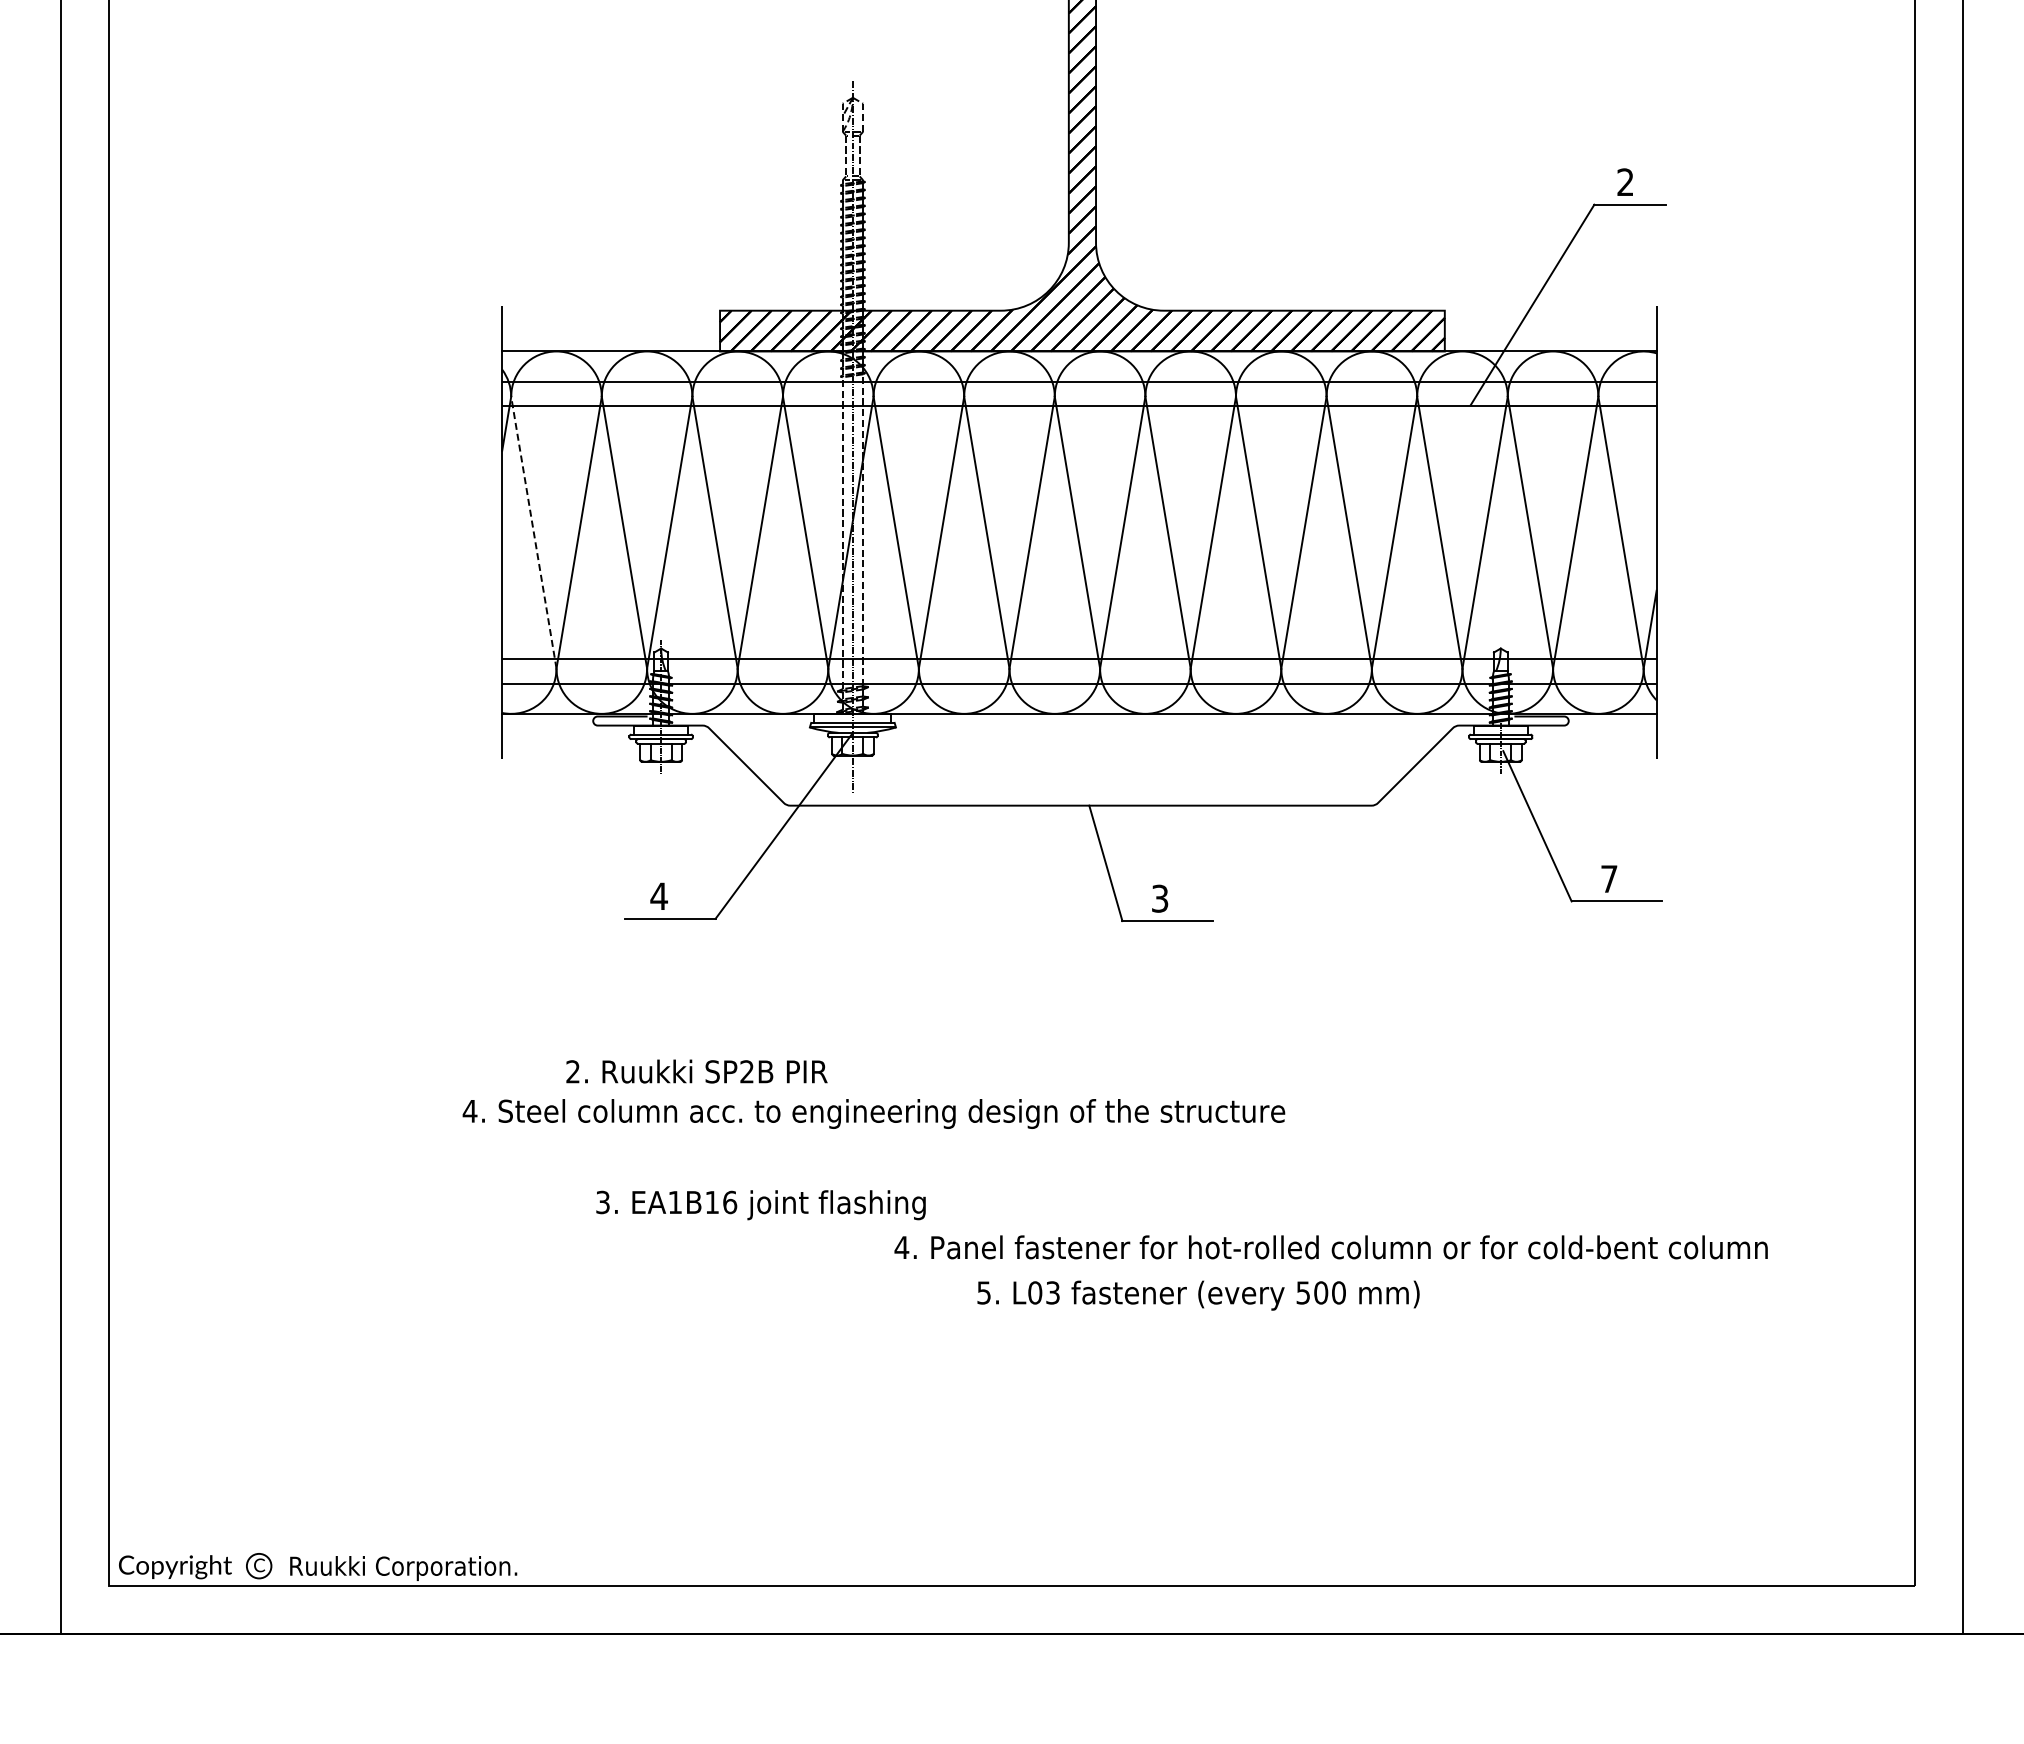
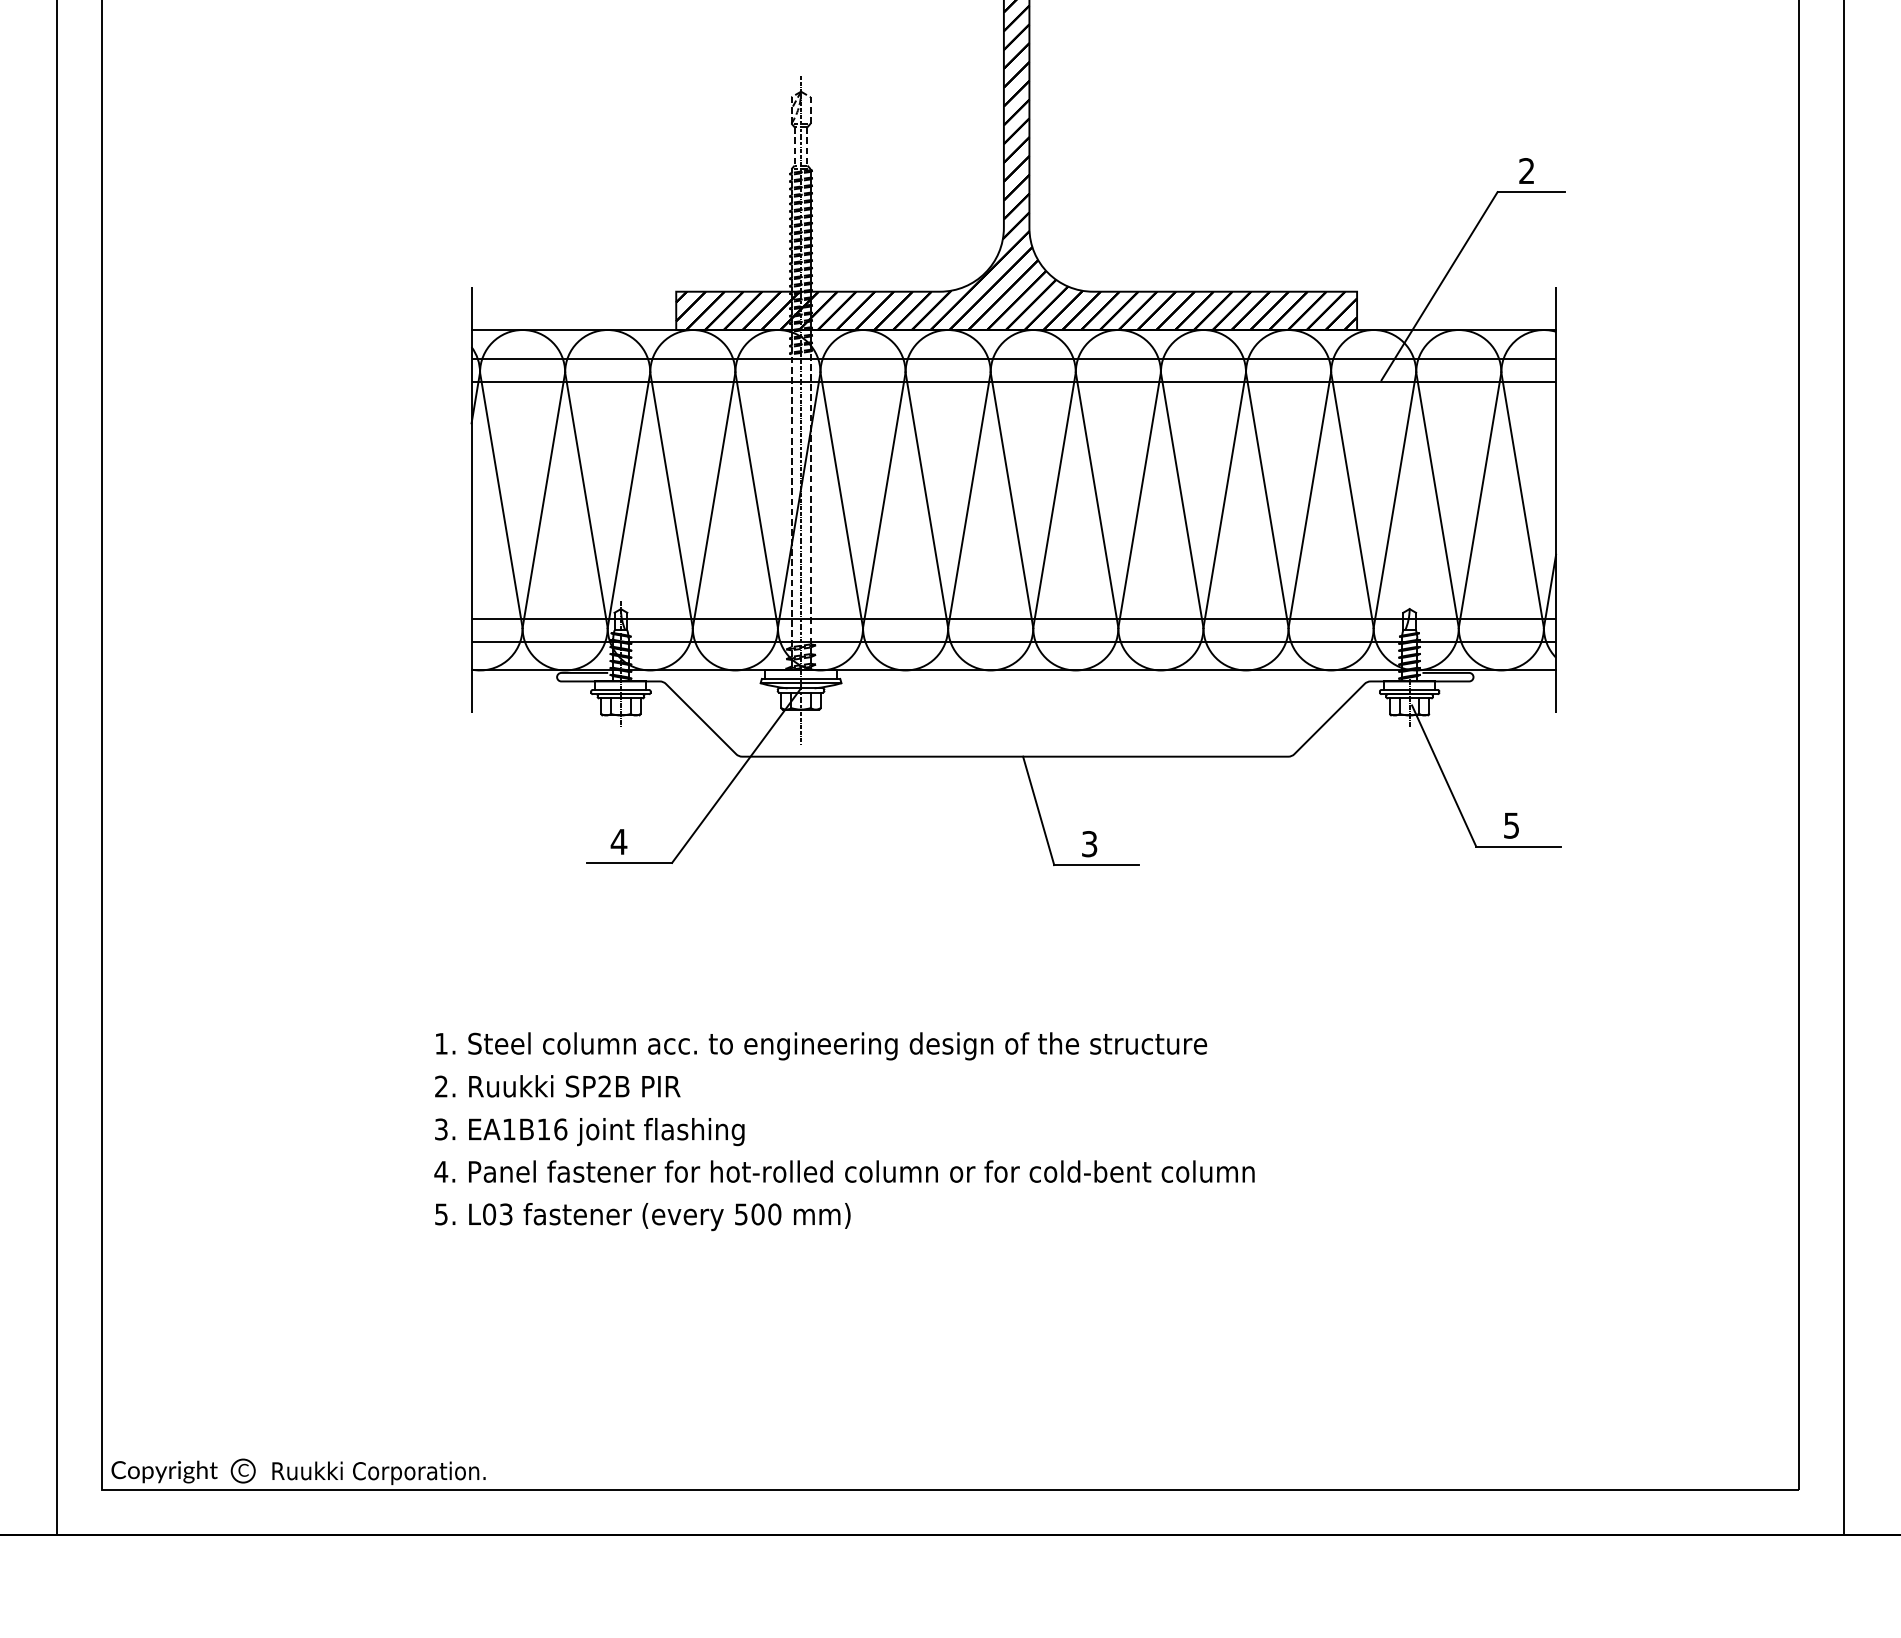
line: (533, 532) -> (500, 500), dashed -> solid
text: (1609, 879) -> (1511, 826), 7 -> 5
text: (696, 1071) -> (557, 1086), moved
text: (469, 1111) -> (440, 1043), 4. -> 1.
text: (760, 1205) -> (589, 1132), moved
text: (1330, 1247) -> (843, 1171), moved
text: (1198, 1295) -> (642, 1216), moved

